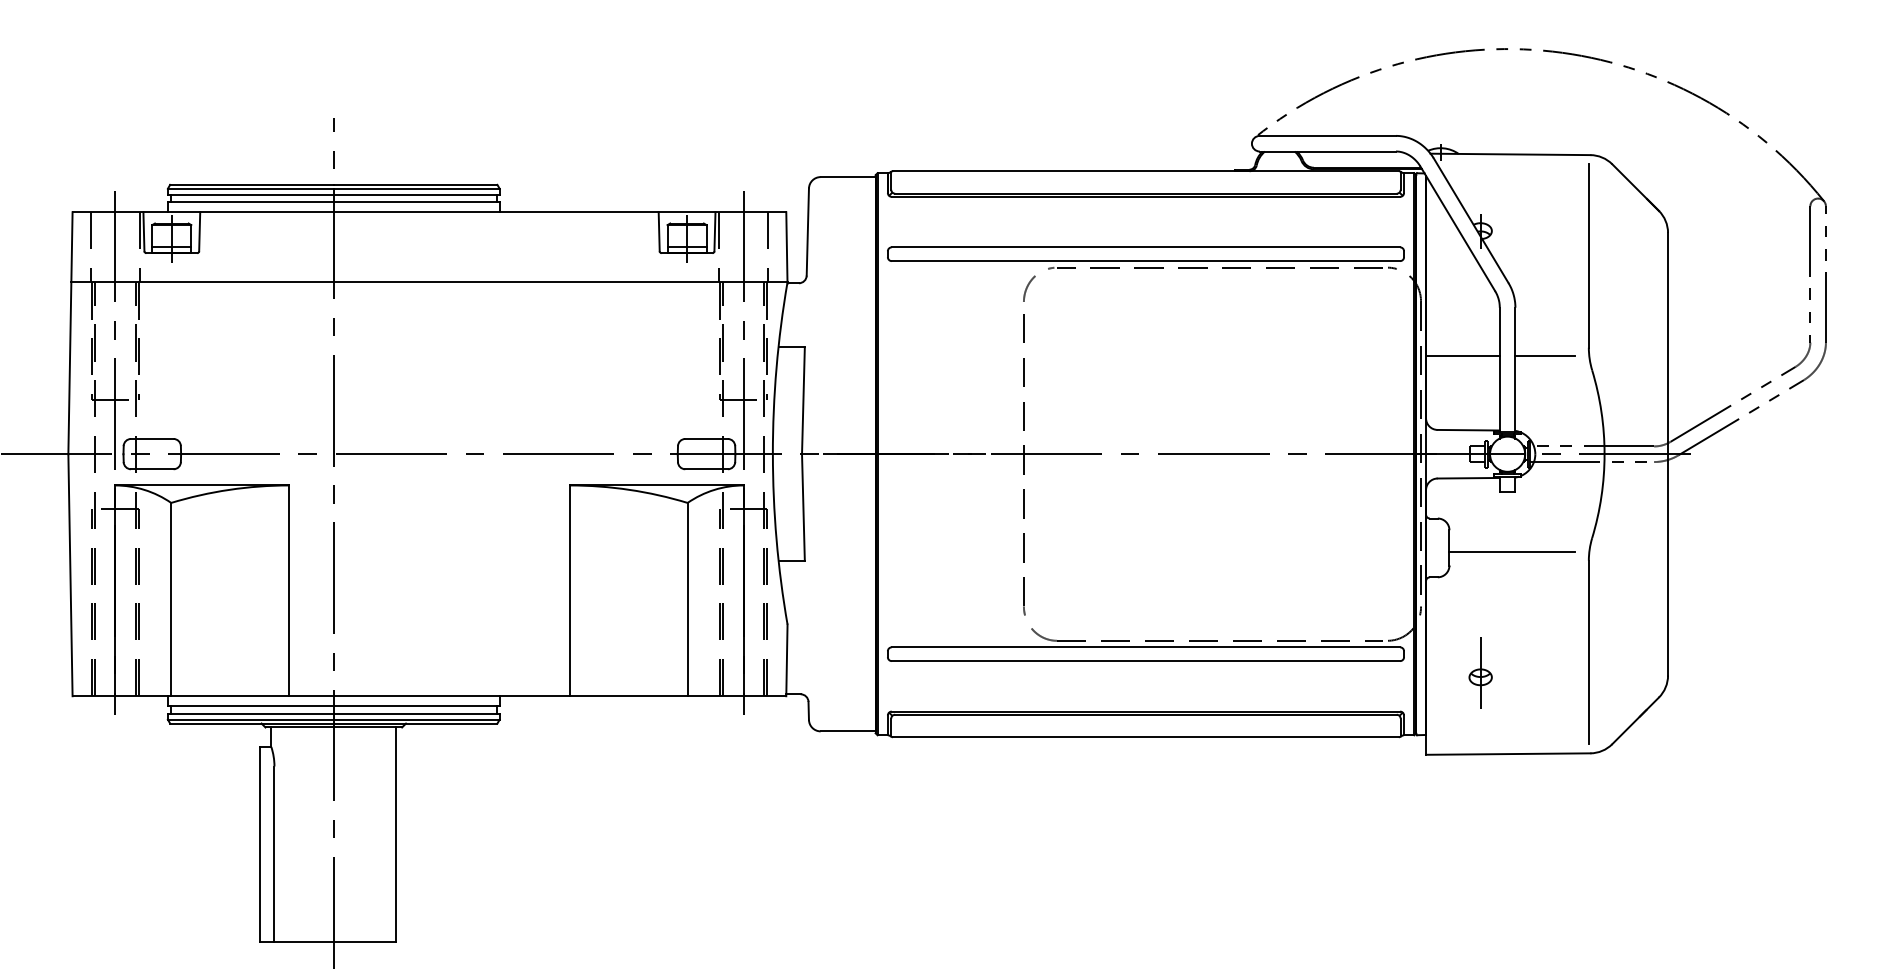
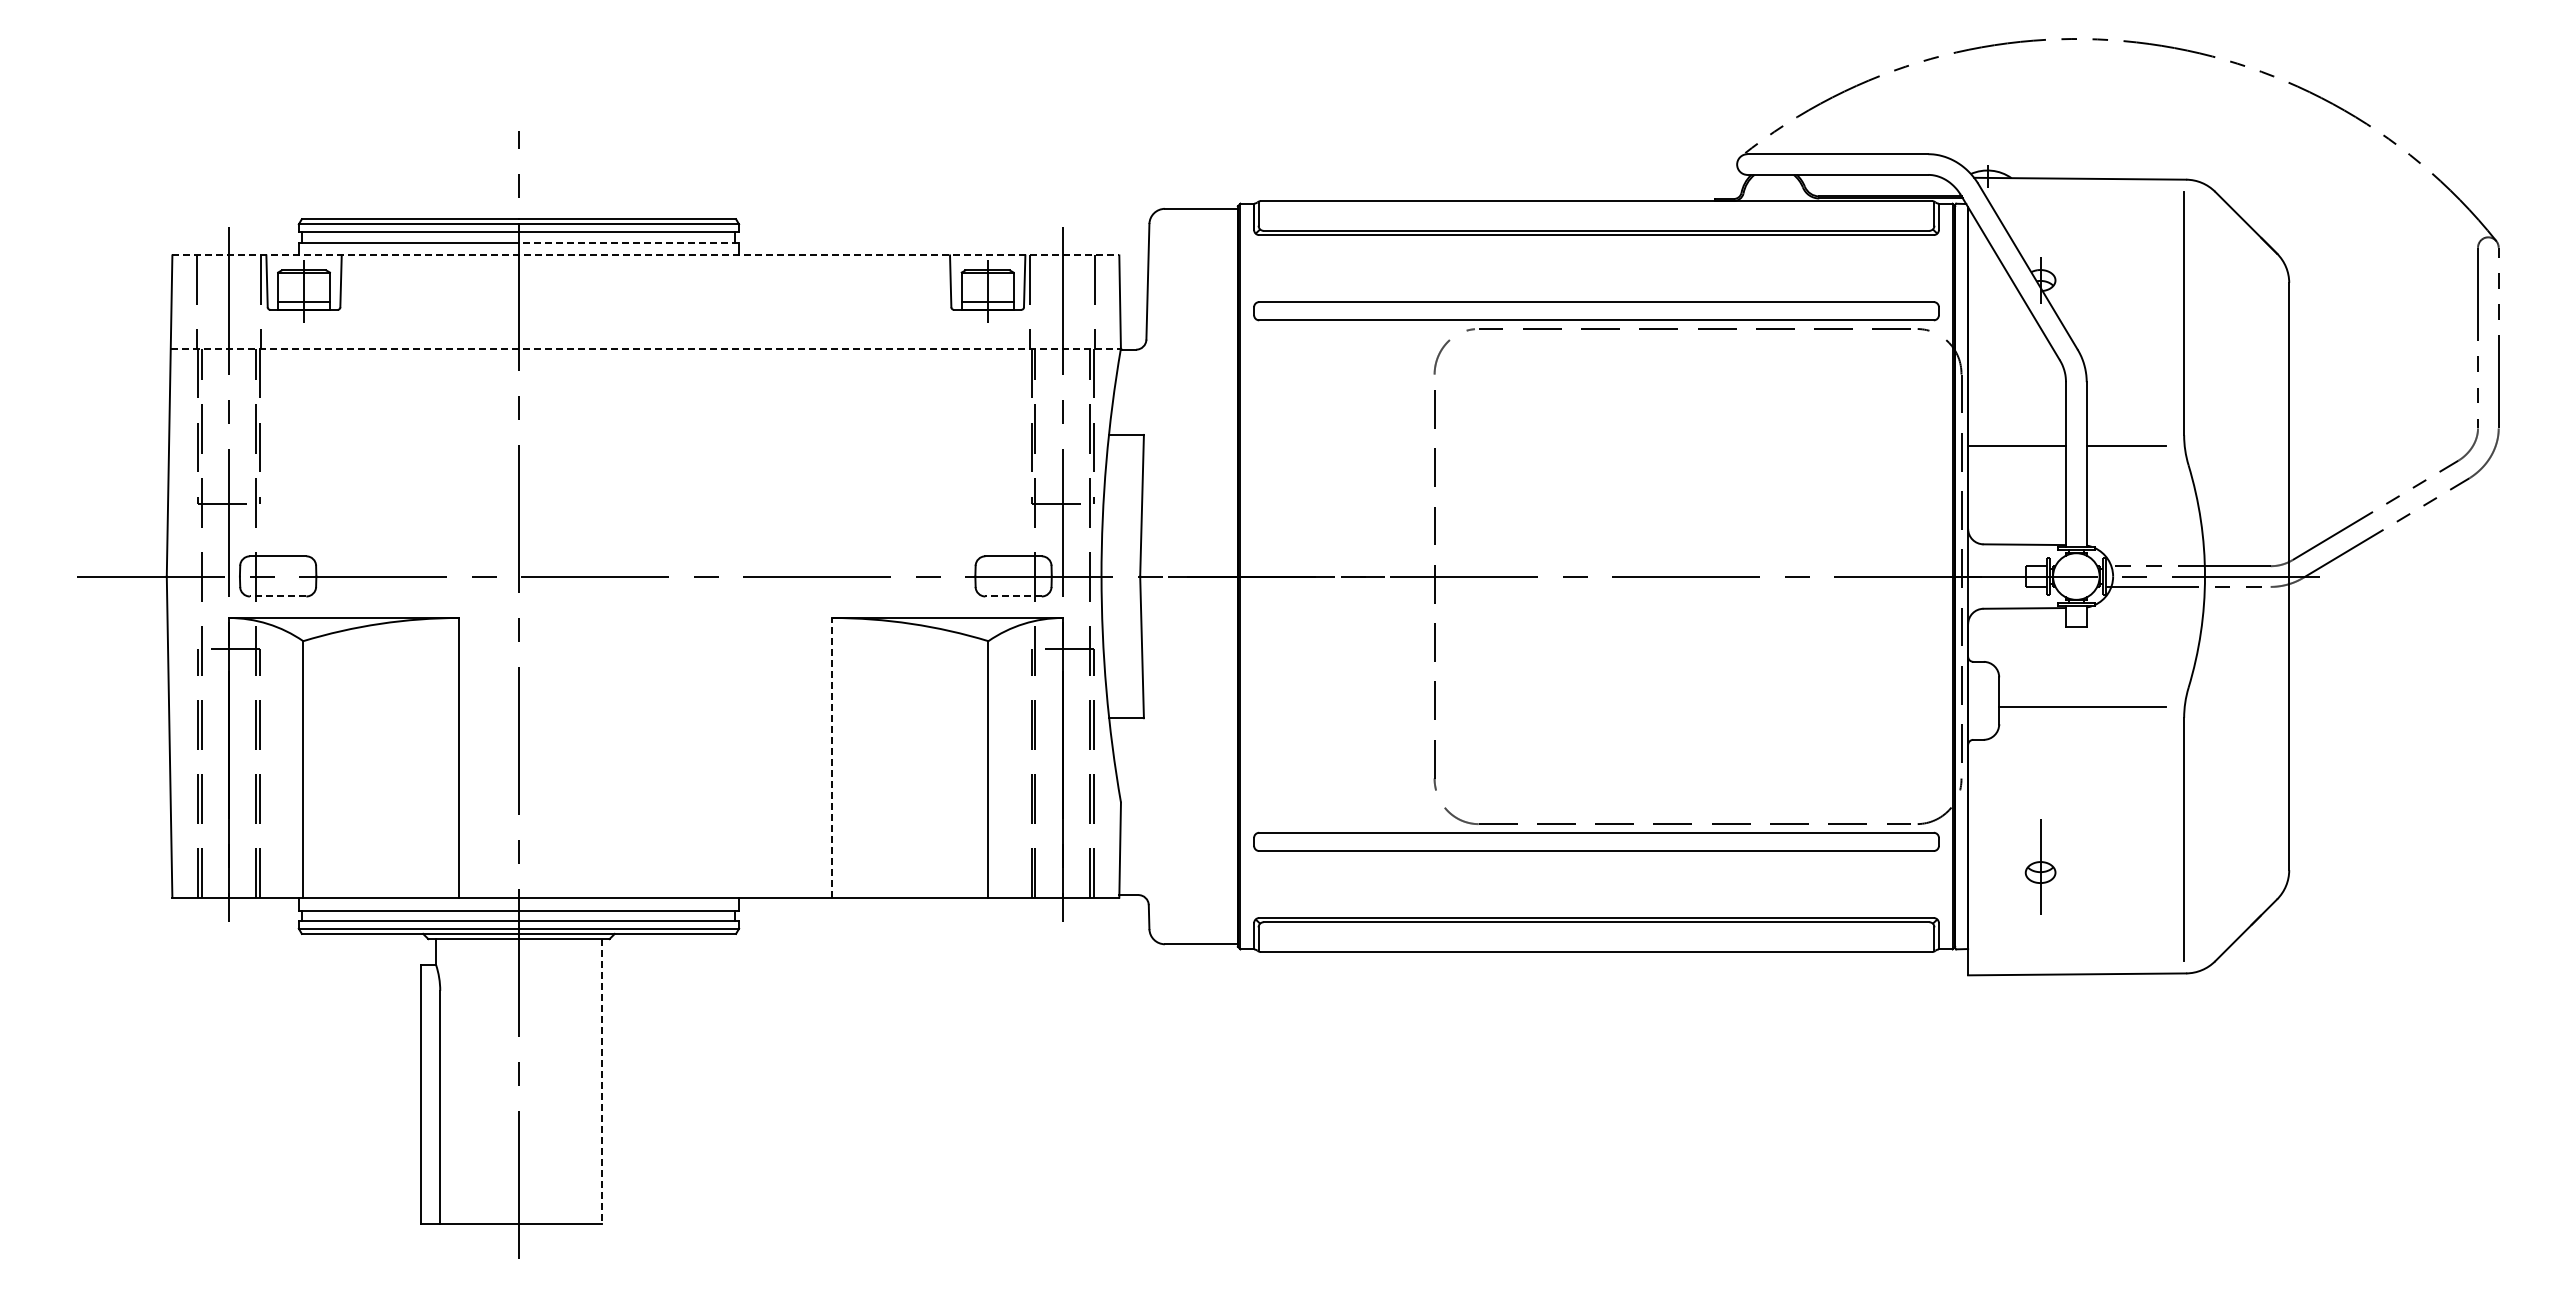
line: (416, 202) -> (628, 242), solid -> dashed
line: (429, 212) -> (646, 255), solid -> dashed
line: (429, 282) -> (646, 348), solid -> dashed
line: (151, 469) -> (277, 596), solid -> dashed
line: (706, 469) -> (1013, 596), solid -> dashed
line: (570, 590) -> (832, 757), solid -> dashed
line: (396, 835) -> (601, 1082), solid -> dashed

